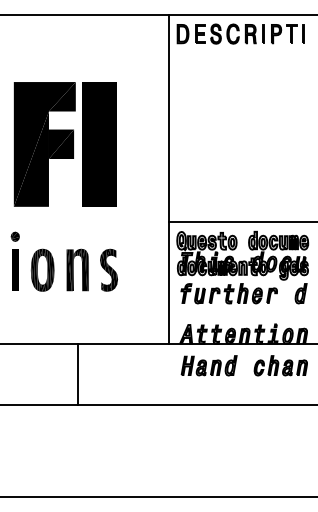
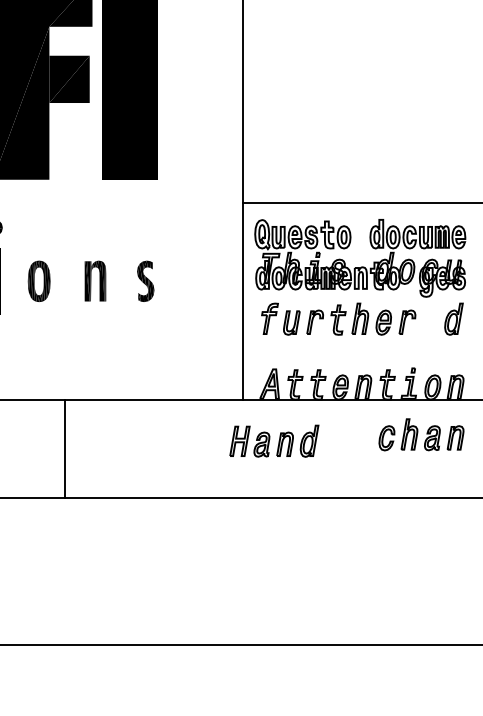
part: (42, 269) -> (39, 280), size x0.6
part: (77, 269) -> (95, 280), size x0.6
part: (108, 269) -> (144, 280), size x0.6
part: (208, 365) -> (273, 440), moved
line: (77, 373) -> (64, 447), moved

